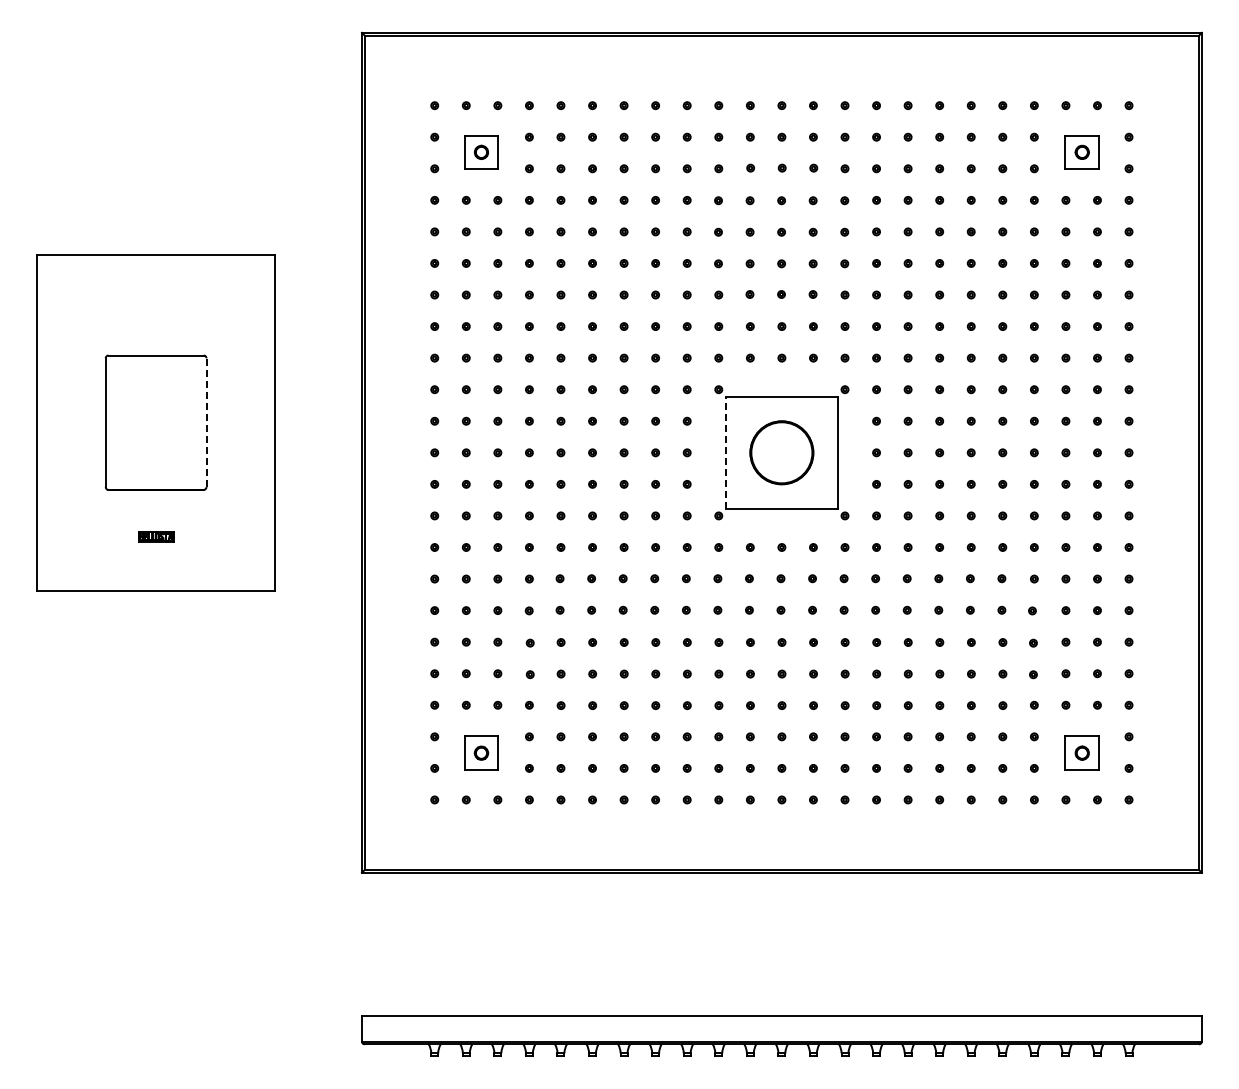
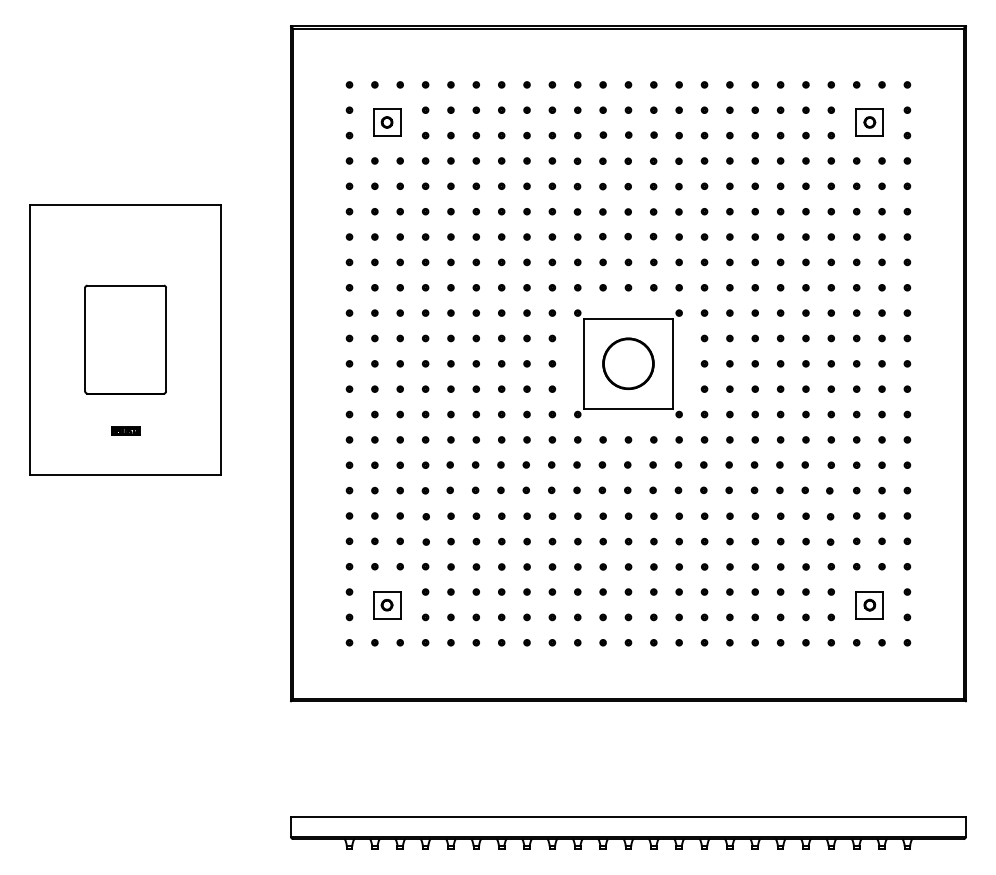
line: (206, 422) -> (166, 339), dashed -> solid
line: (725, 452) -> (583, 363), dashed -> solid

